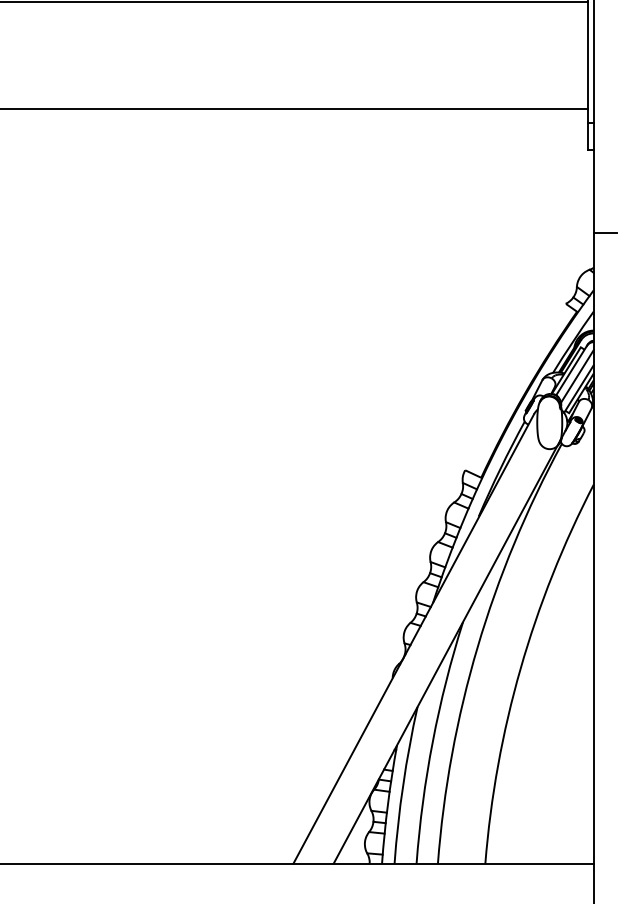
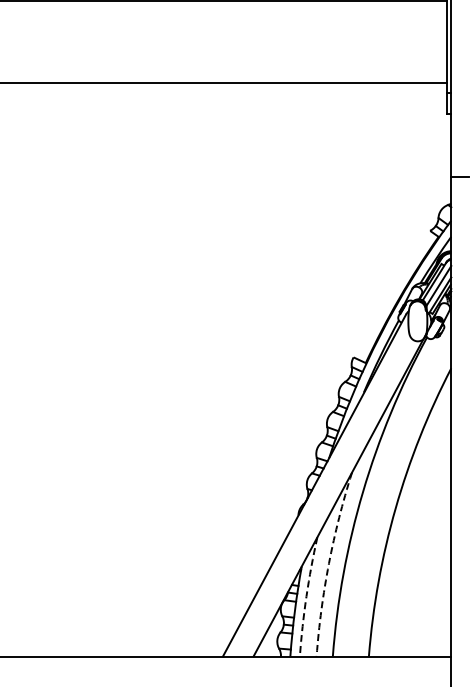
arc: (432, 741) -> (328, 563), solid -> dashed
arc: (403, 784) -> (306, 596), solid -> dashed

